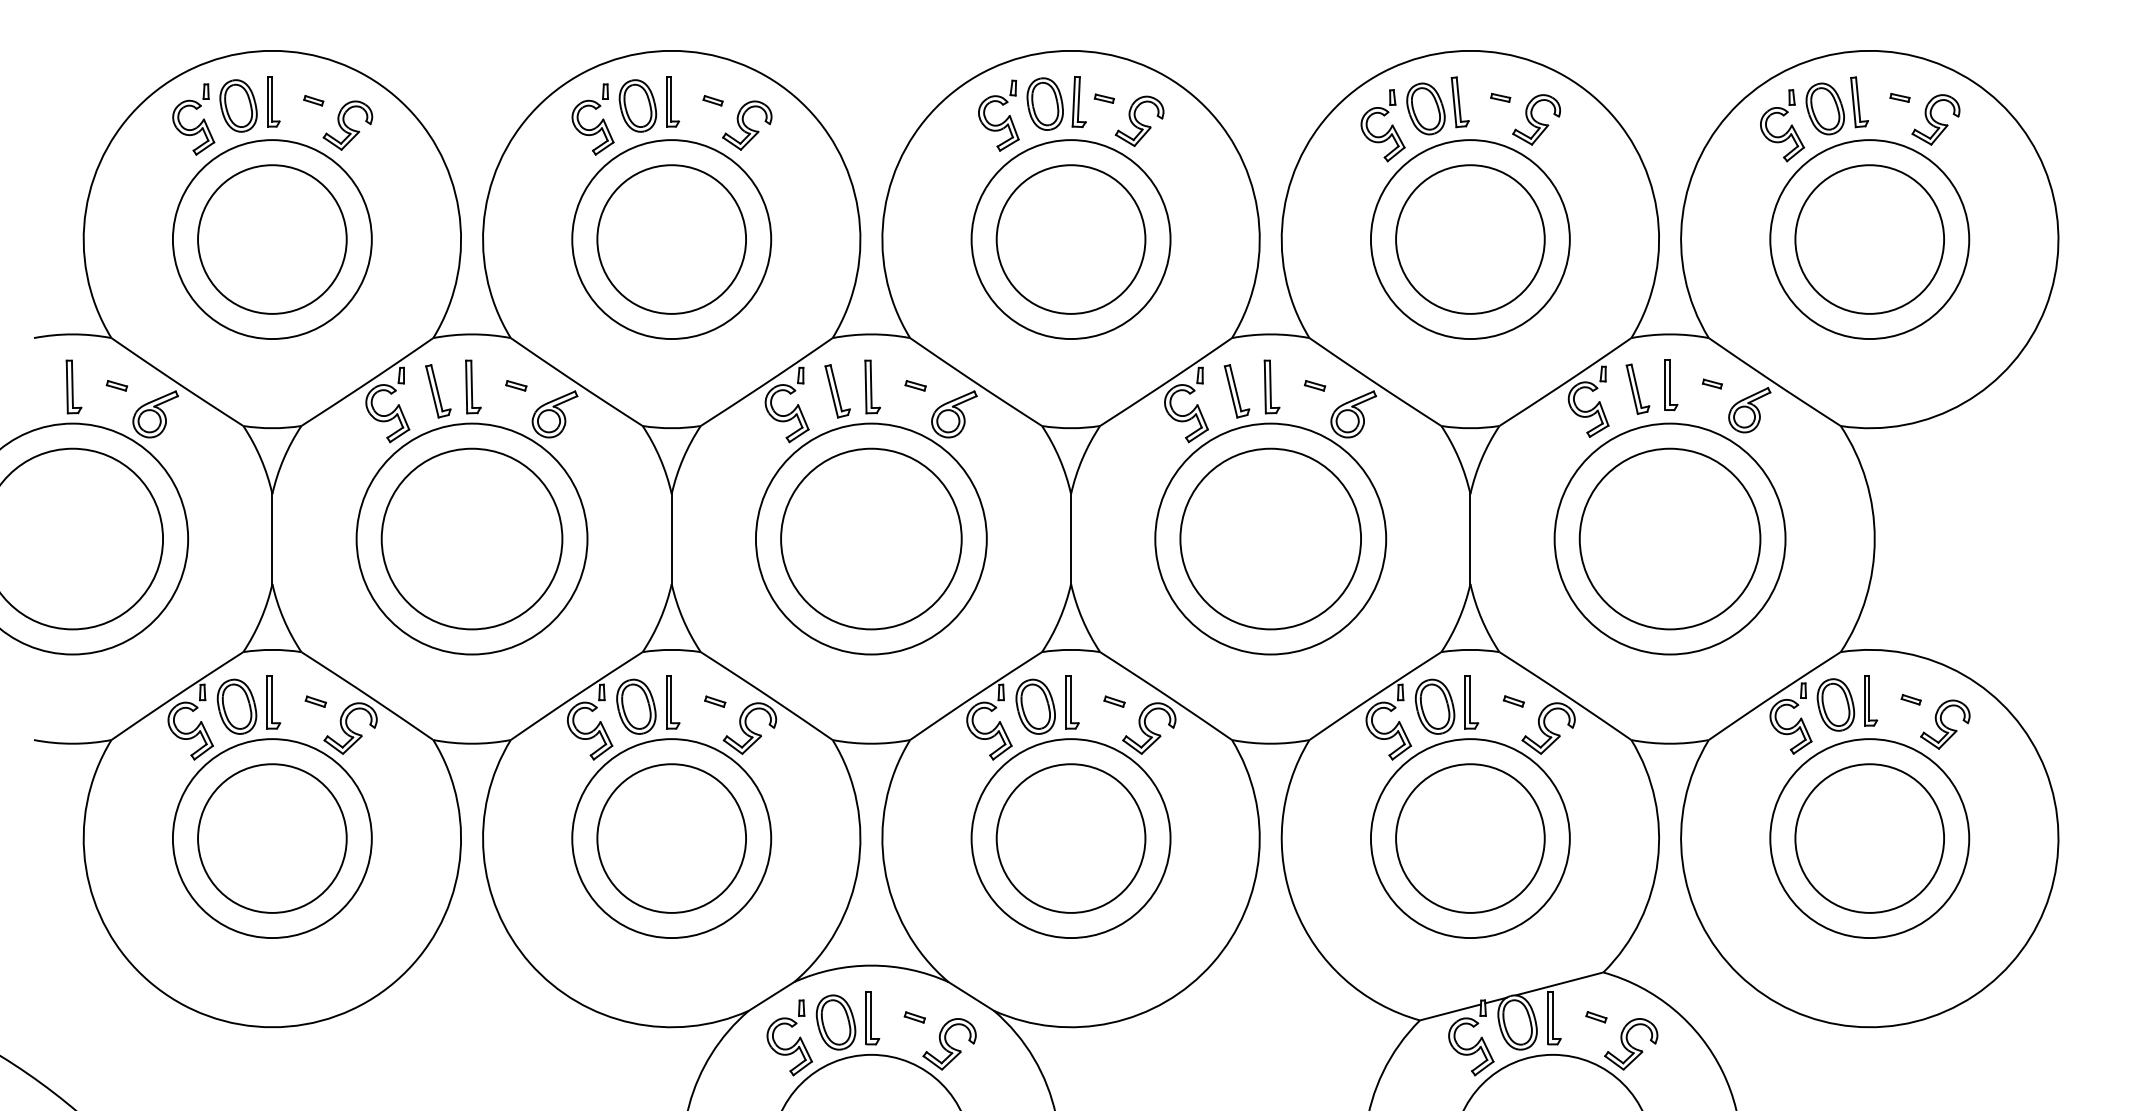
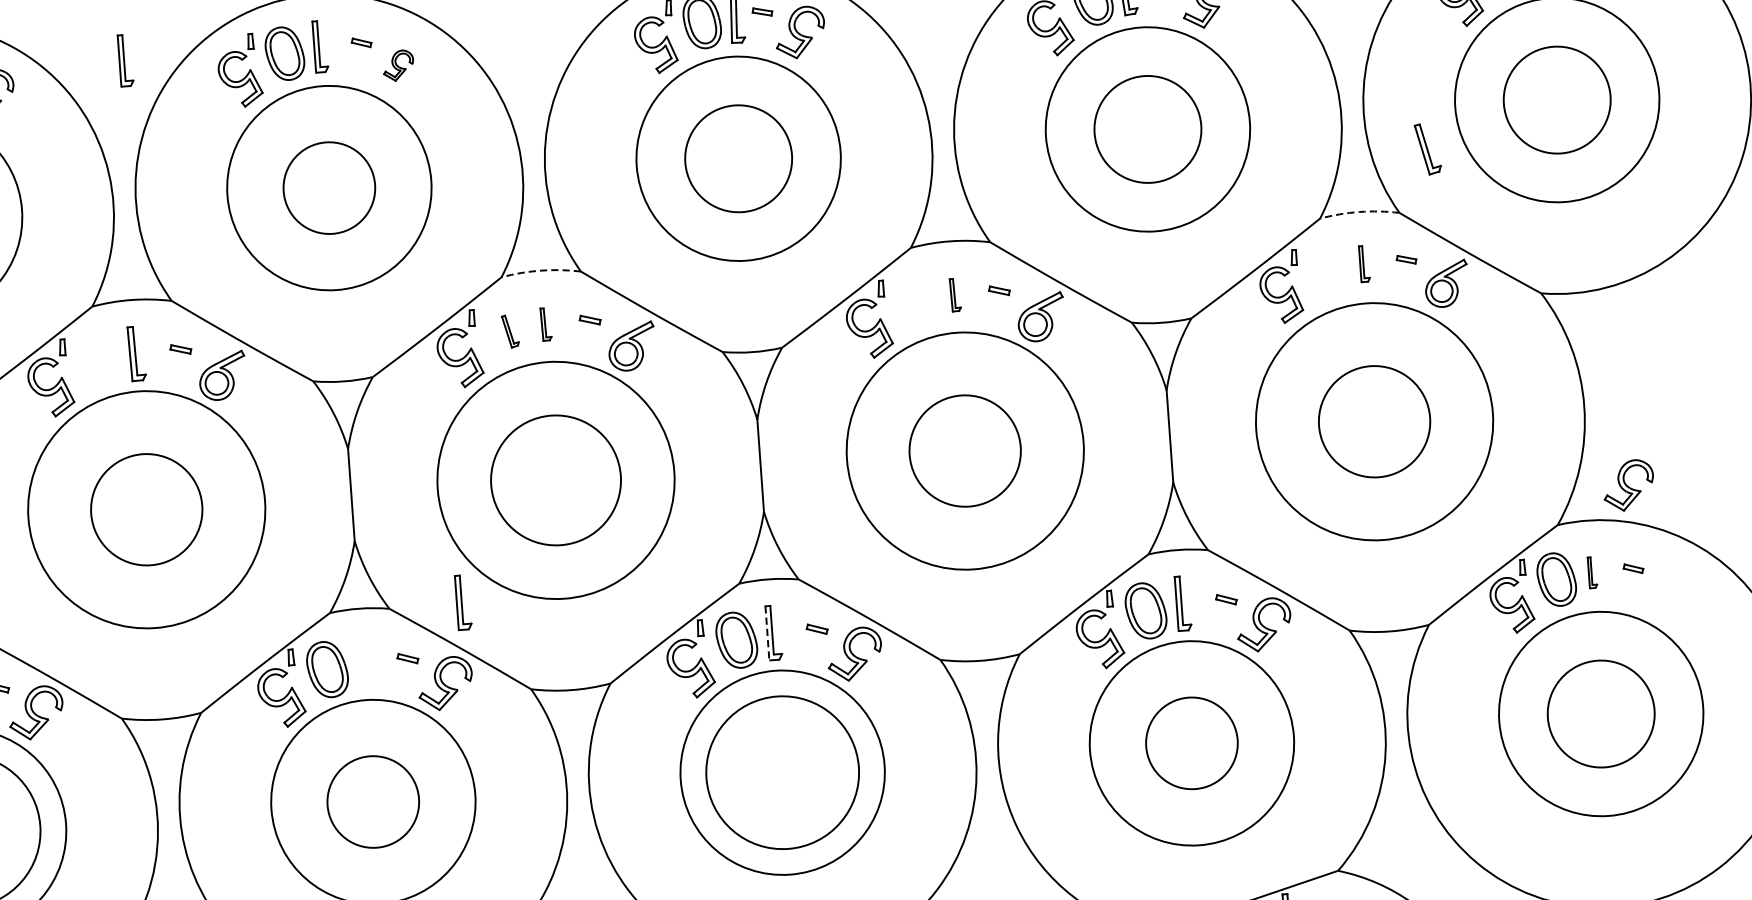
part: (483, 101) -> (126, 60), added
part: (747, 125) -> (398, 65), size x0.6
circle: (671, 239) -> (329, 188), size x0.6
circle: (1070, 239) -> (738, 158), size x0.7
circle: (1470, 239) -> (1148, 129), size x0.7
circle: (1869, 239) -> (1556, 100), size x0.7
arc: (871, 334) -> (541, 270), solid -> dashed
arc: (1670, 334) -> (1359, 212), solid -> dashed
part: (1671, 385) -> (1364, 264), size x0.7
part: (872, 386) -> (545, 323), size x0.6
part: (1271, 386) -> (954, 294), size x0.6
part: (1637, 388) -> (1427, 148), moved
part: (438, 391) -> (101, 360), removed
part: (837, 391) -> (510, 331), size x0.6
part: (1236, 391) -> (919, 302), removed
circle: (471, 538) -> (146, 509), size x0.6
circle: (871, 538) -> (556, 479), size x0.7
circle: (1270, 538) -> (965, 450), size x0.6
circle: (1669, 538) -> (1373, 421), size x0.6
part: (1871, 700) -> (1592, 572), size x0.6
part: (673, 702) -> (463, 602), moved
line: (1065, 702) -> (766, 633), solid -> dashed
part: (1945, 724) -> (1628, 485), moved
circle: (671, 838) -> (373, 801), size x0.6
circle: (1470, 838) -> (1192, 743), size x0.6
circle: (1869, 838) -> (1600, 713), size x0.7

